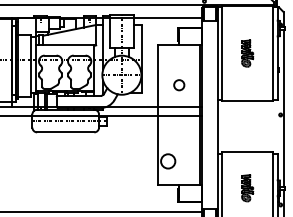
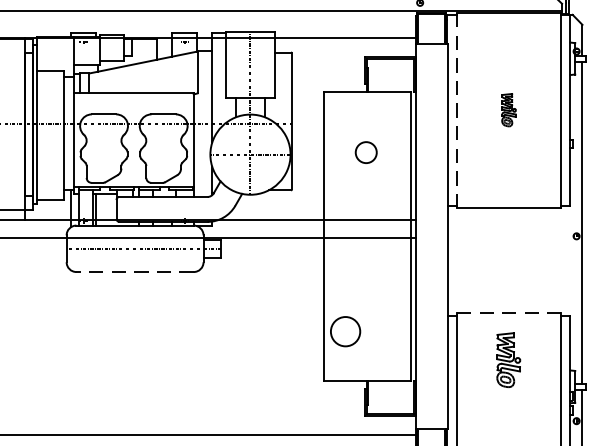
line: (222, 53) -> (457, 110), solid -> dashed
part: (247, 53) -> (508, 110), size x0.6
circle: (179, 85) -> (366, 153), moved
line: (65, 132) -> (134, 272), solid -> dashed
line: (248, 152) -> (510, 313), solid -> dashed
part: (247, 188) -> (508, 360), moved

